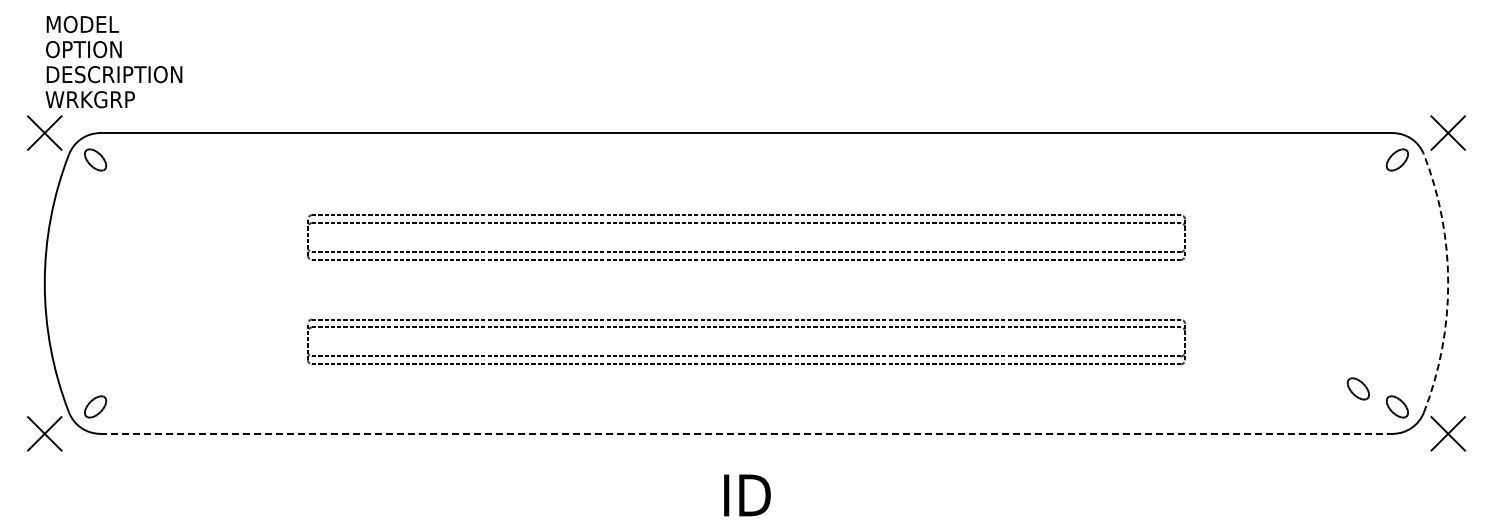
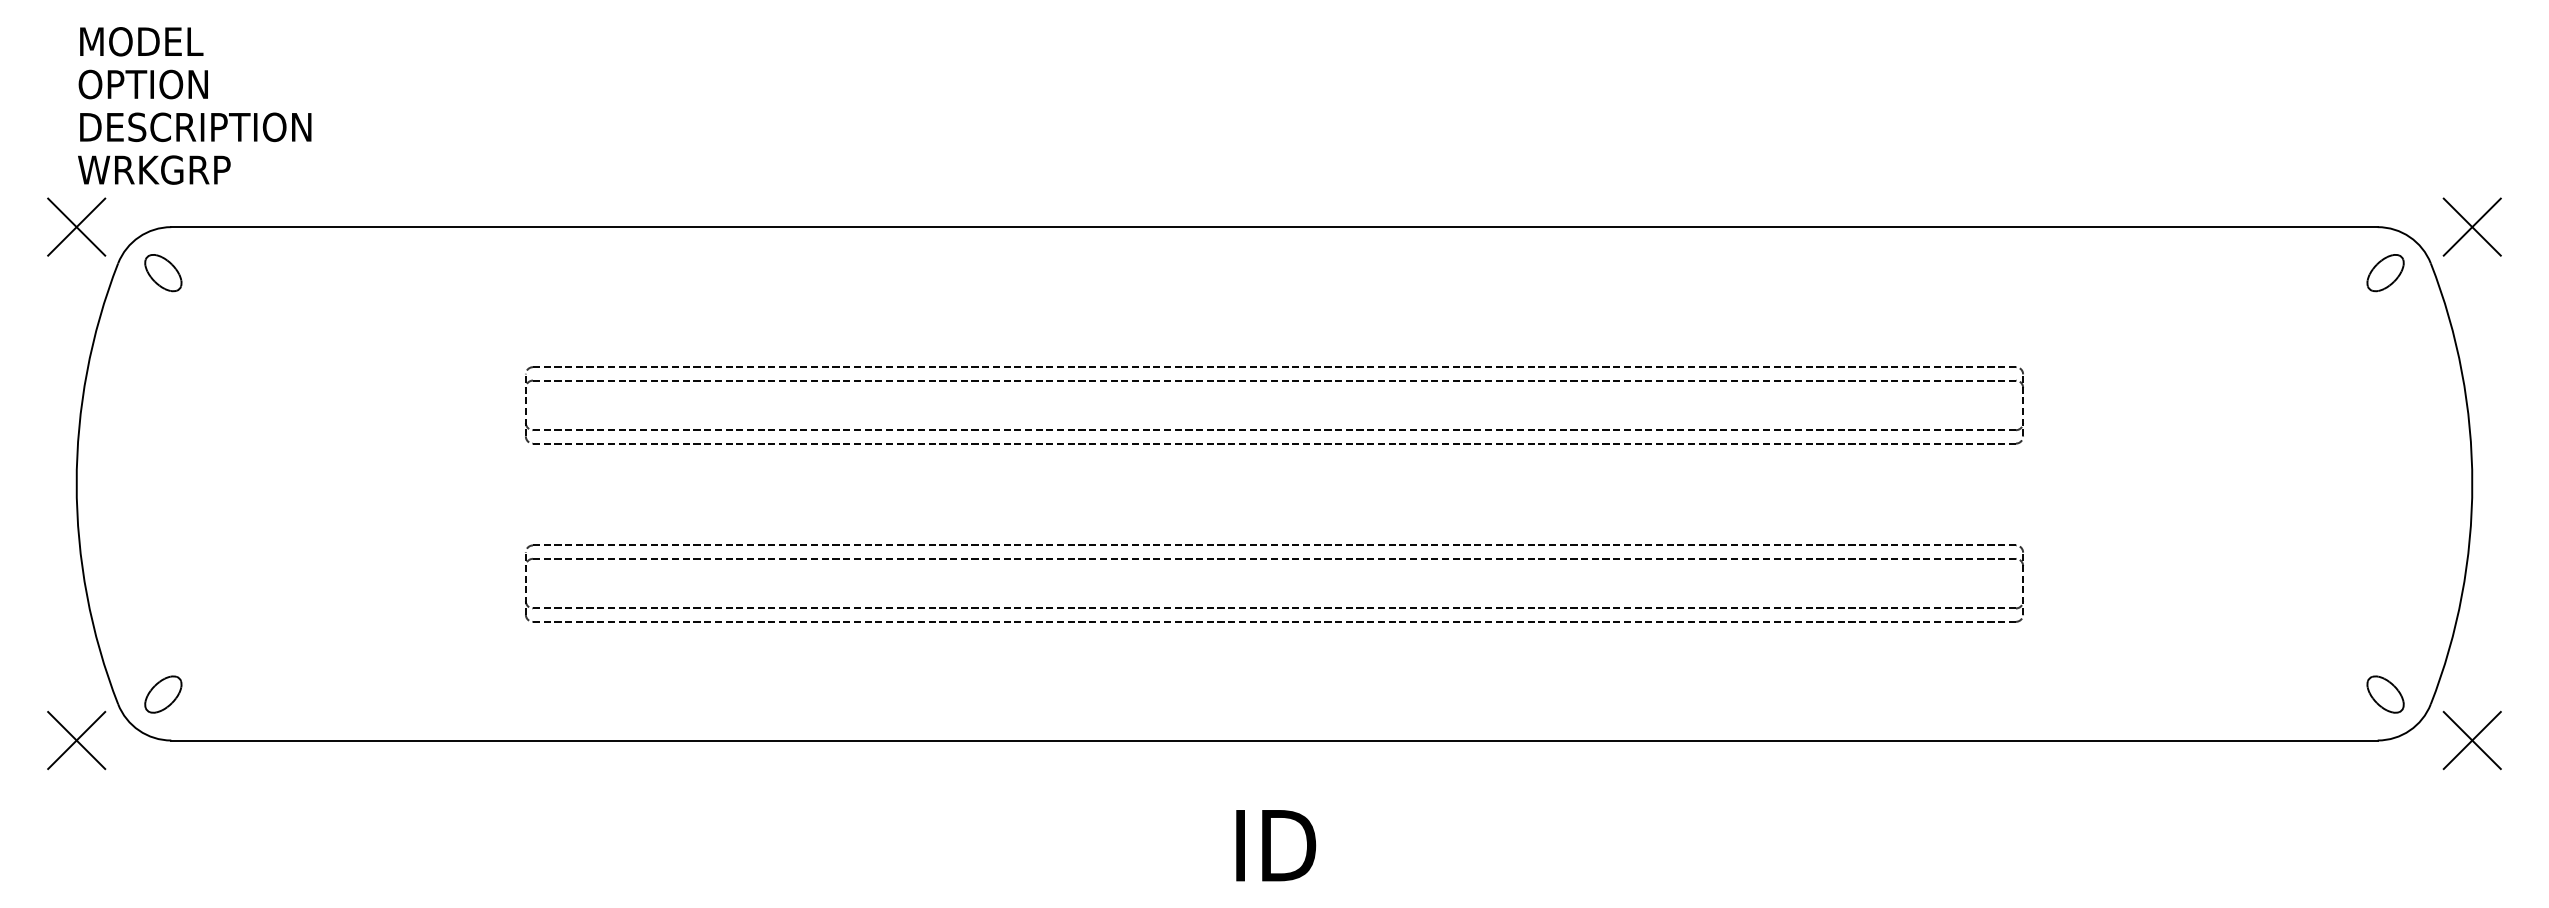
arc: (1448, 283) -> (2472, 483), dashed -> solid
part: (1357, 388) -> (2317, 663), removed
line: (746, 433) -> (1274, 739), dashed -> solid

